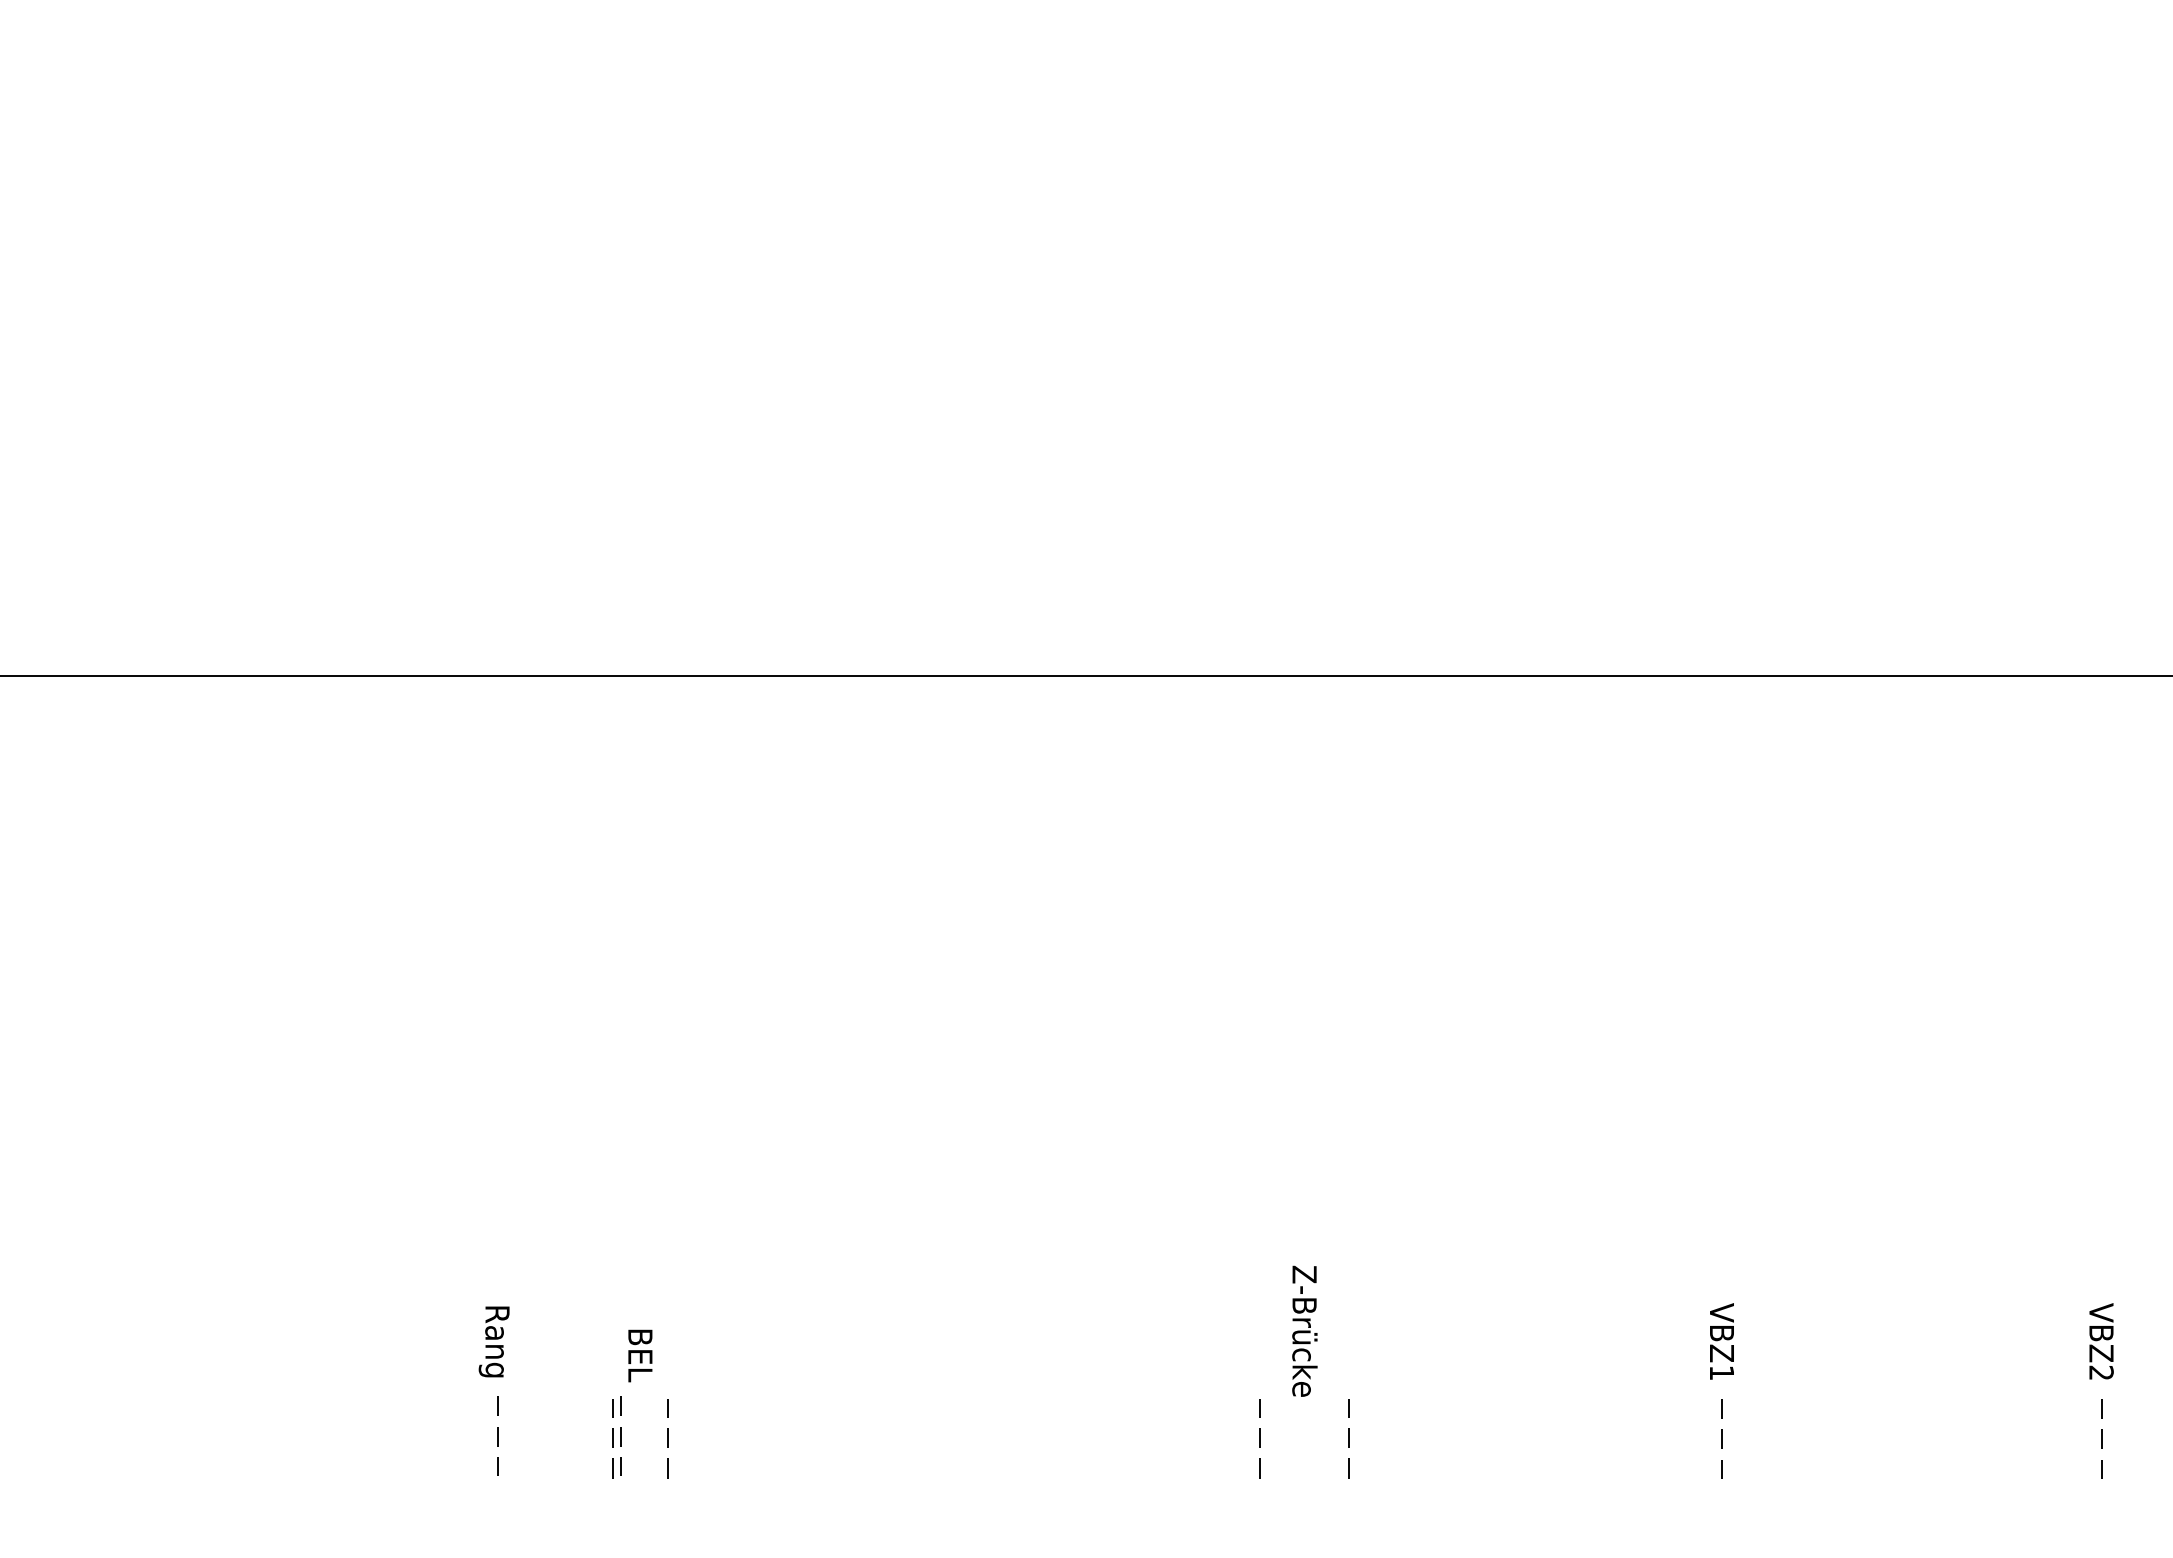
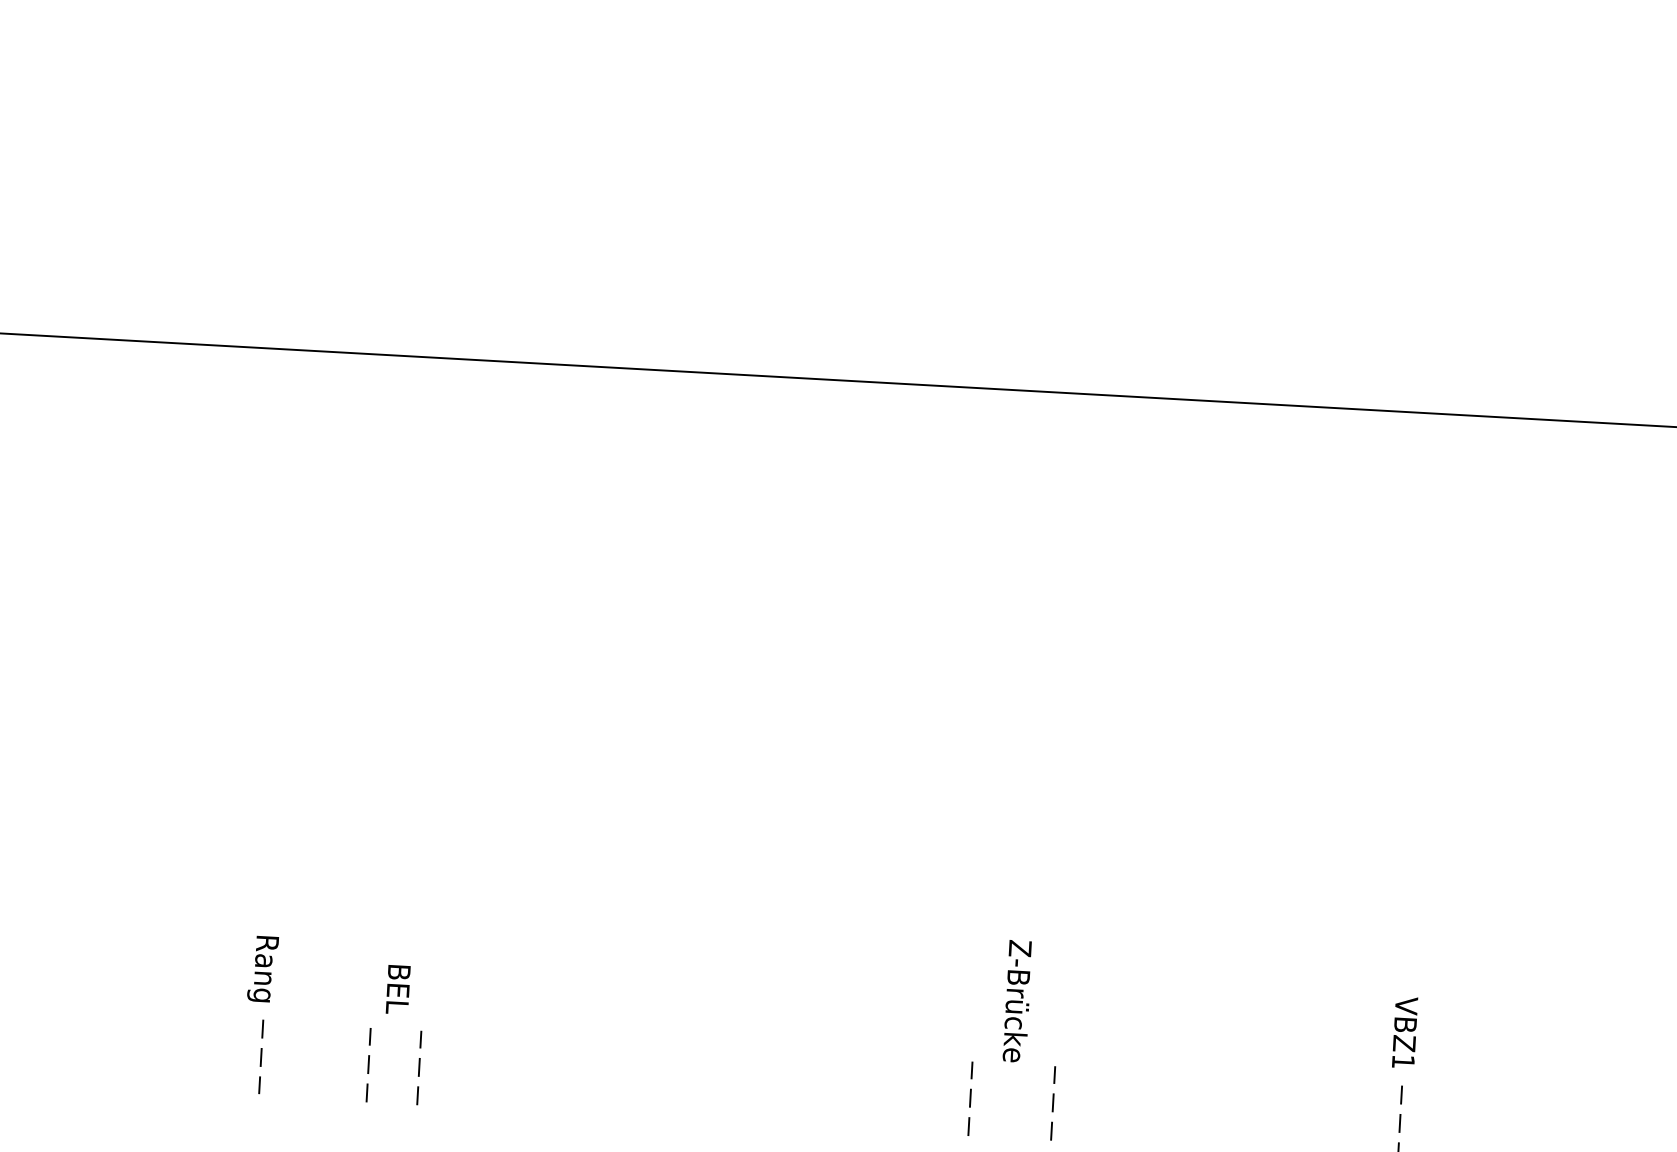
line: (620, 1435) -> (375, 1062), removed

